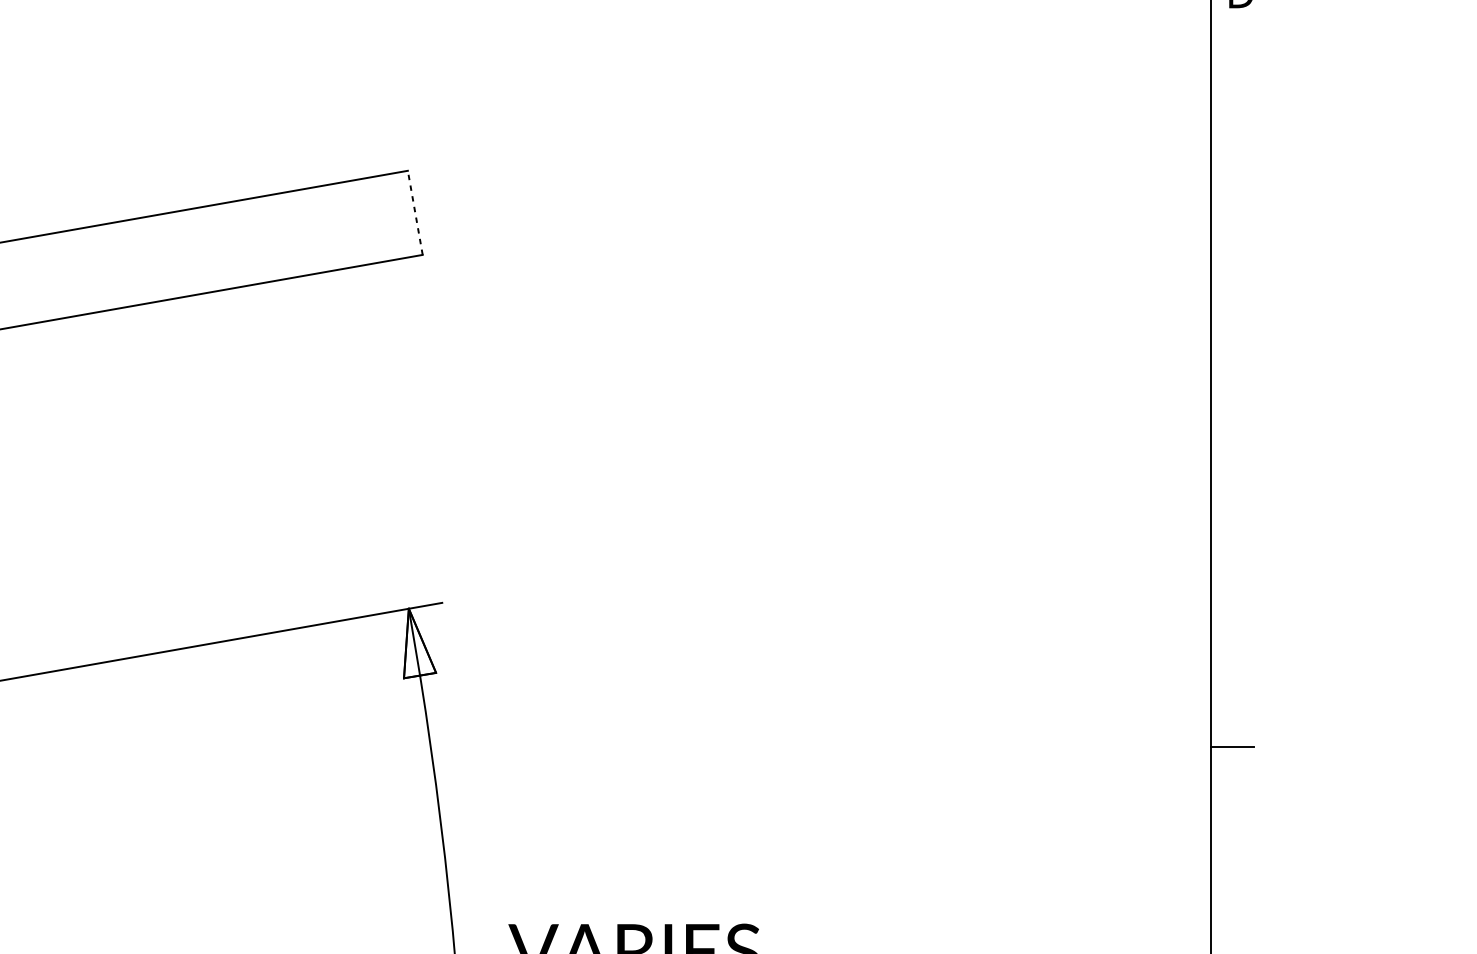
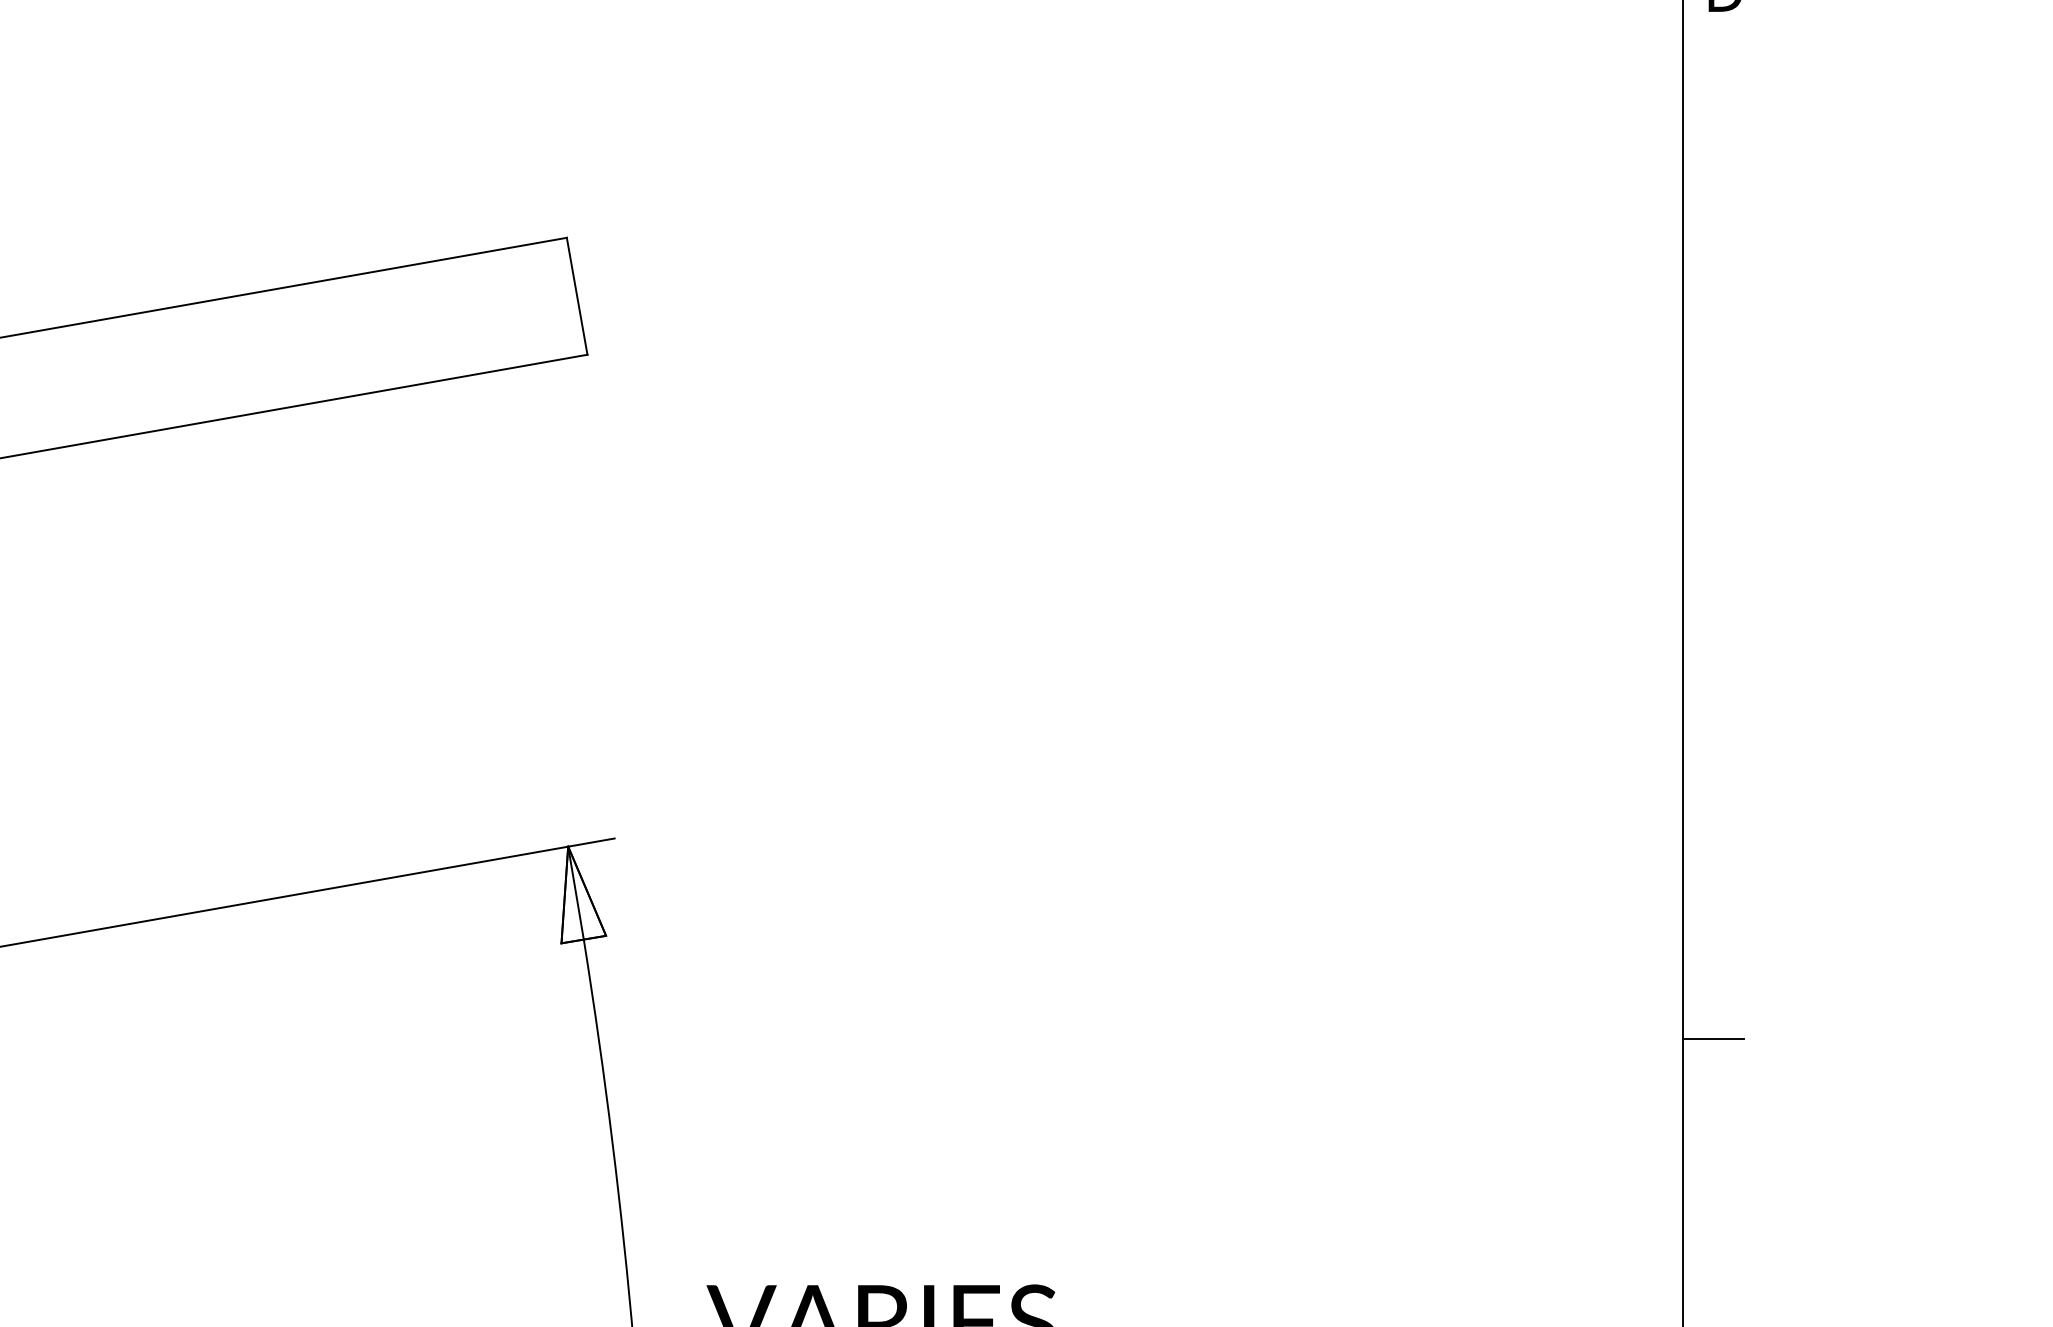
line: (415, 212) -> (577, 295), dashed -> solid

